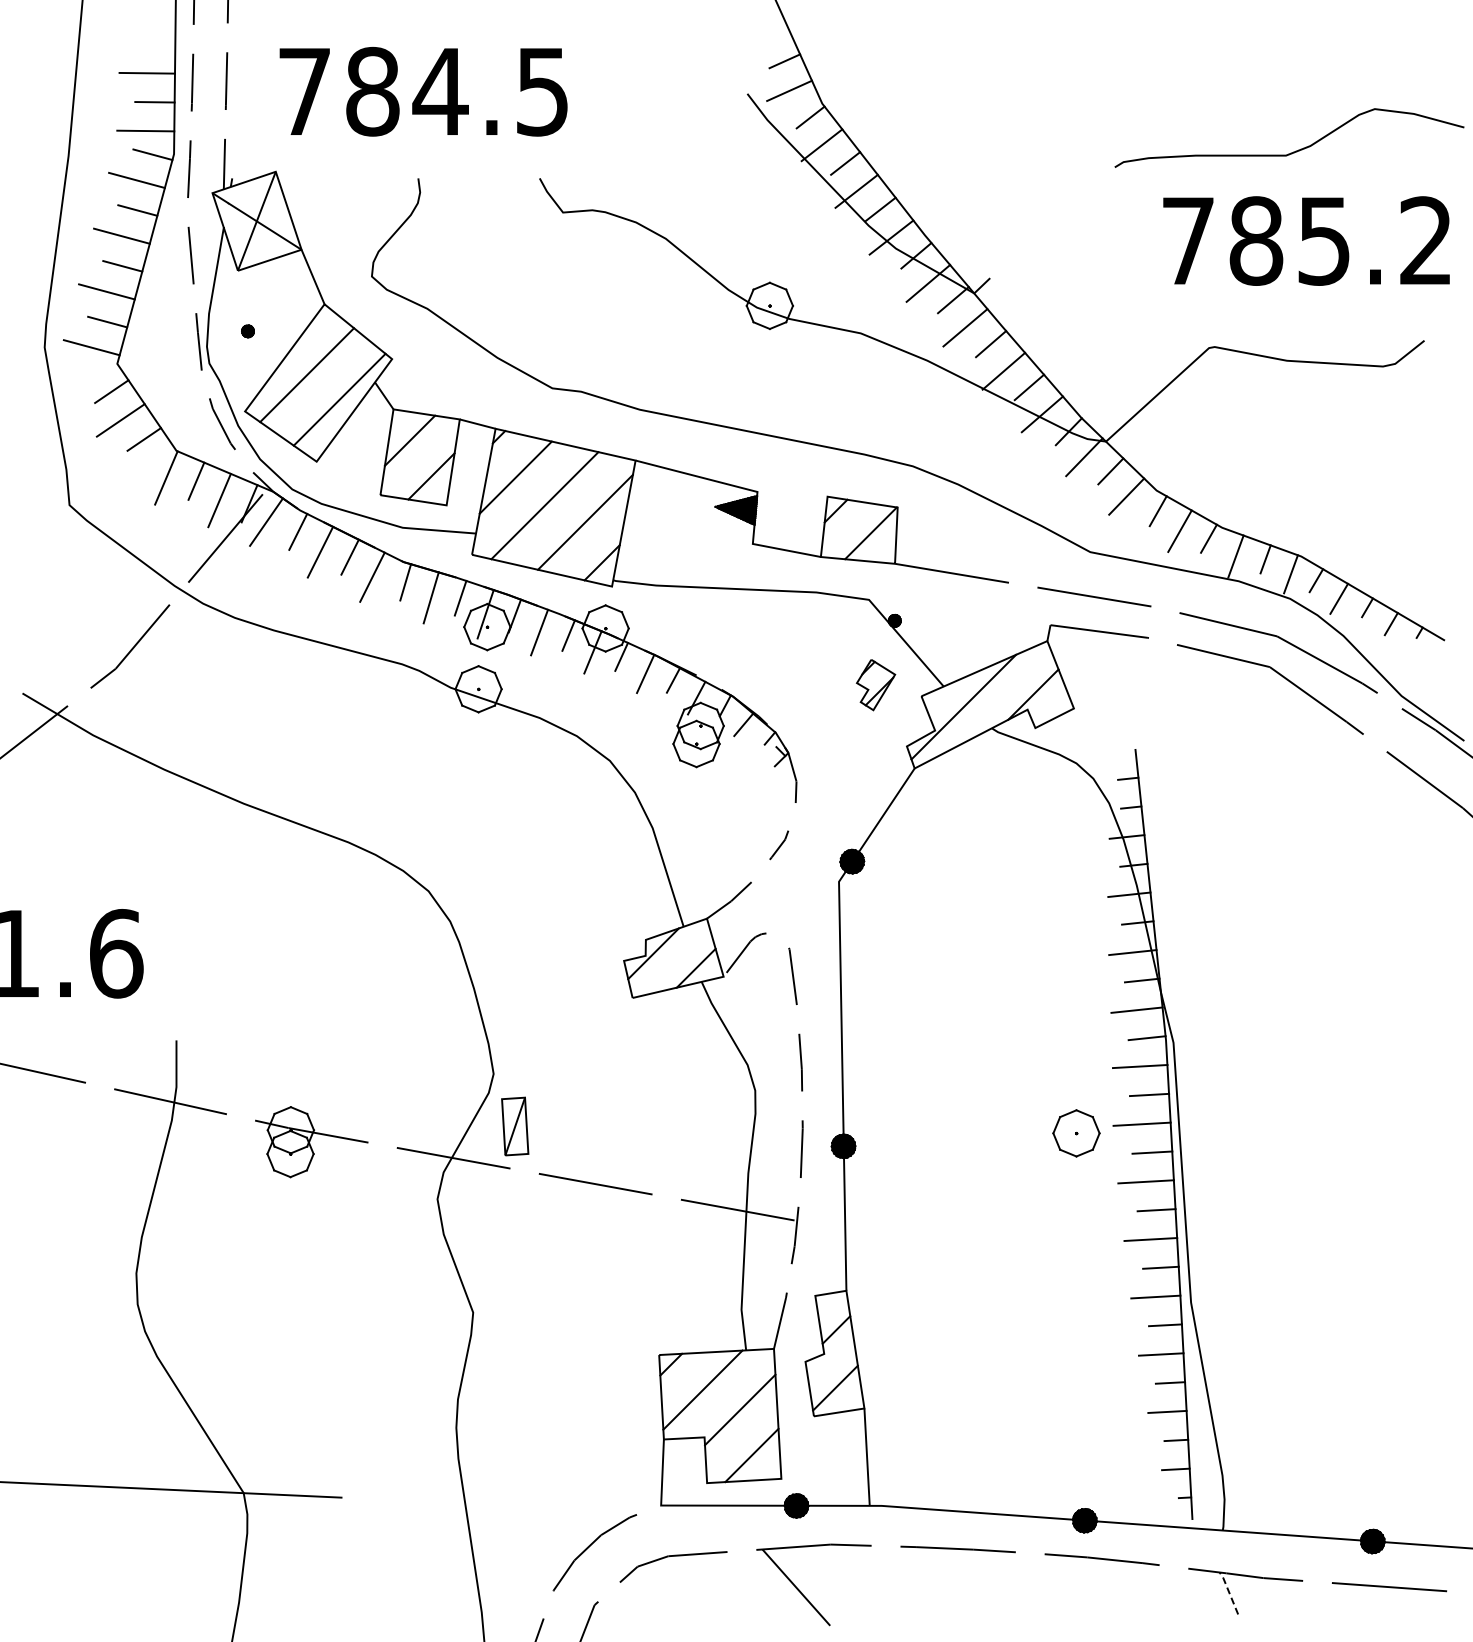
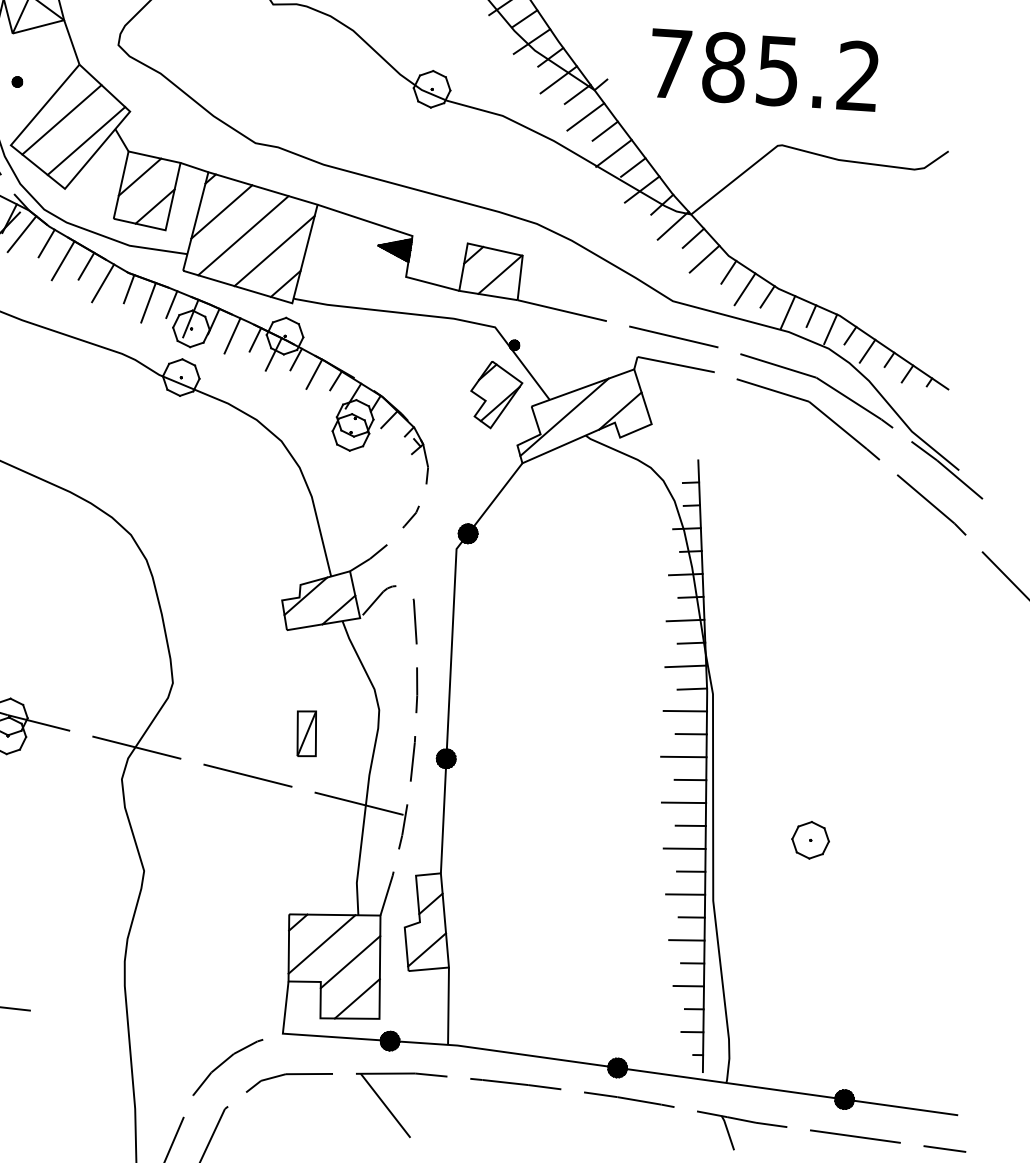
text: (1306, 240) -> (764, 69), moved
part: (875, 684) -> (495, 394), size x1.67
part: (515, 1126) -> (307, 733), moved
part: (1076, 1133) -> (810, 840), moved
line: (1229, 1592) -> (728, 1132), dashed -> solid

